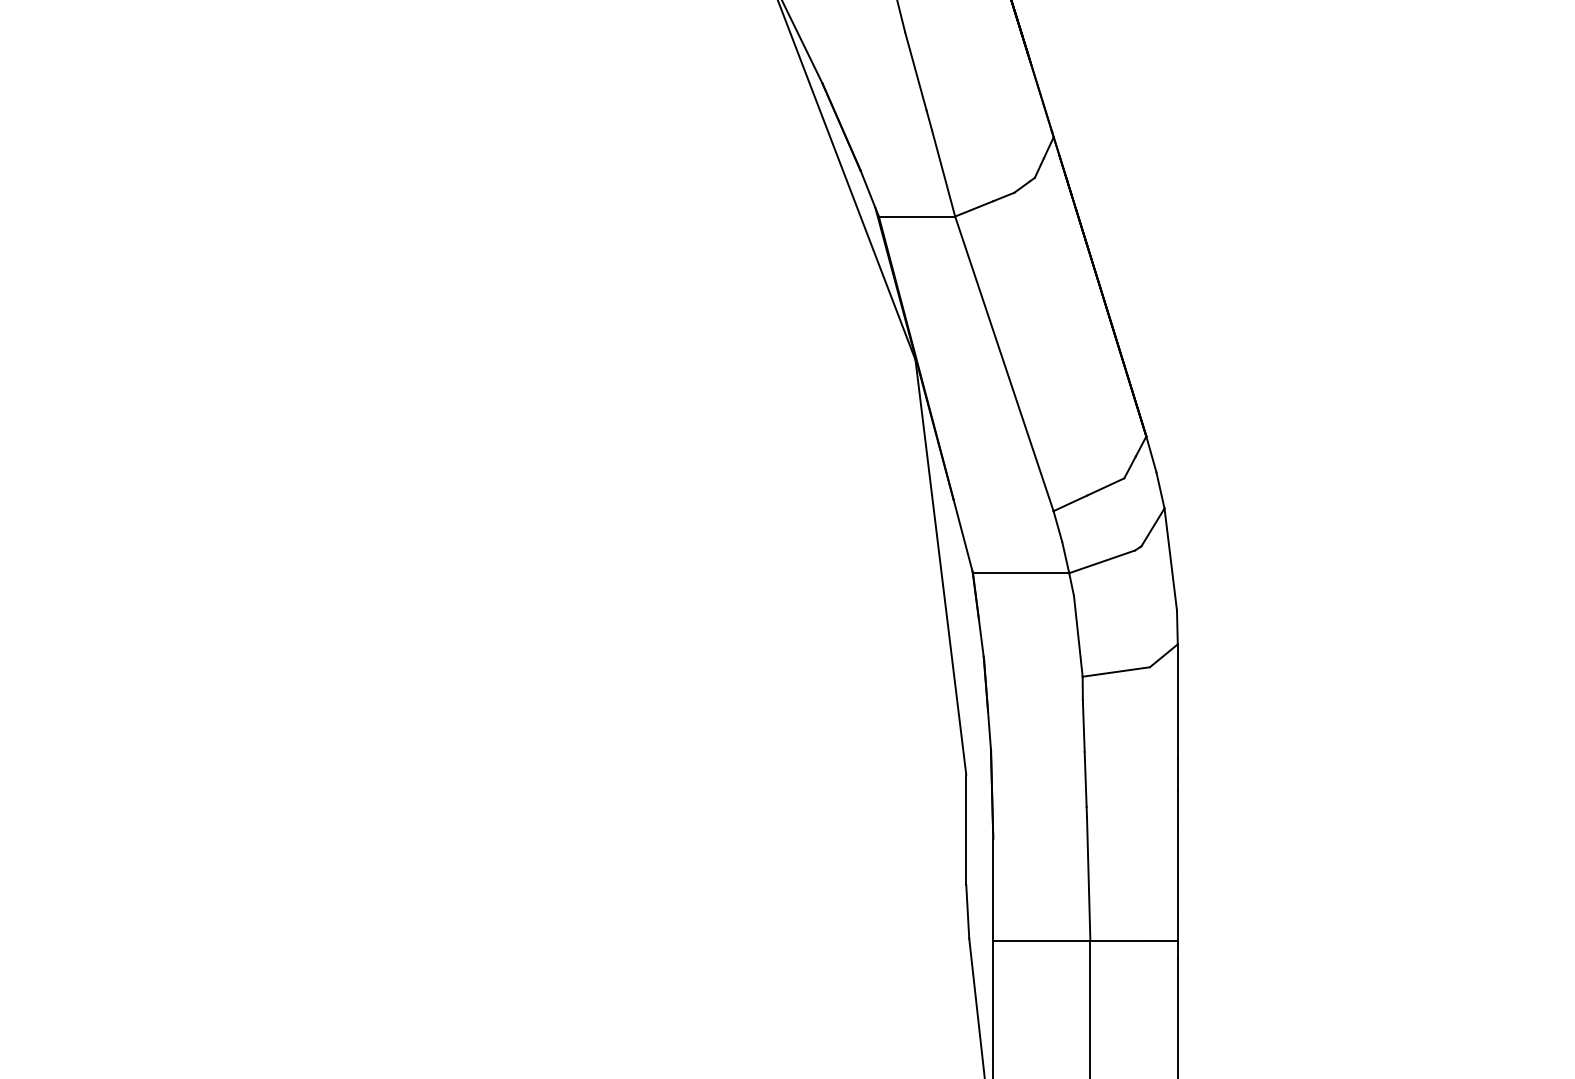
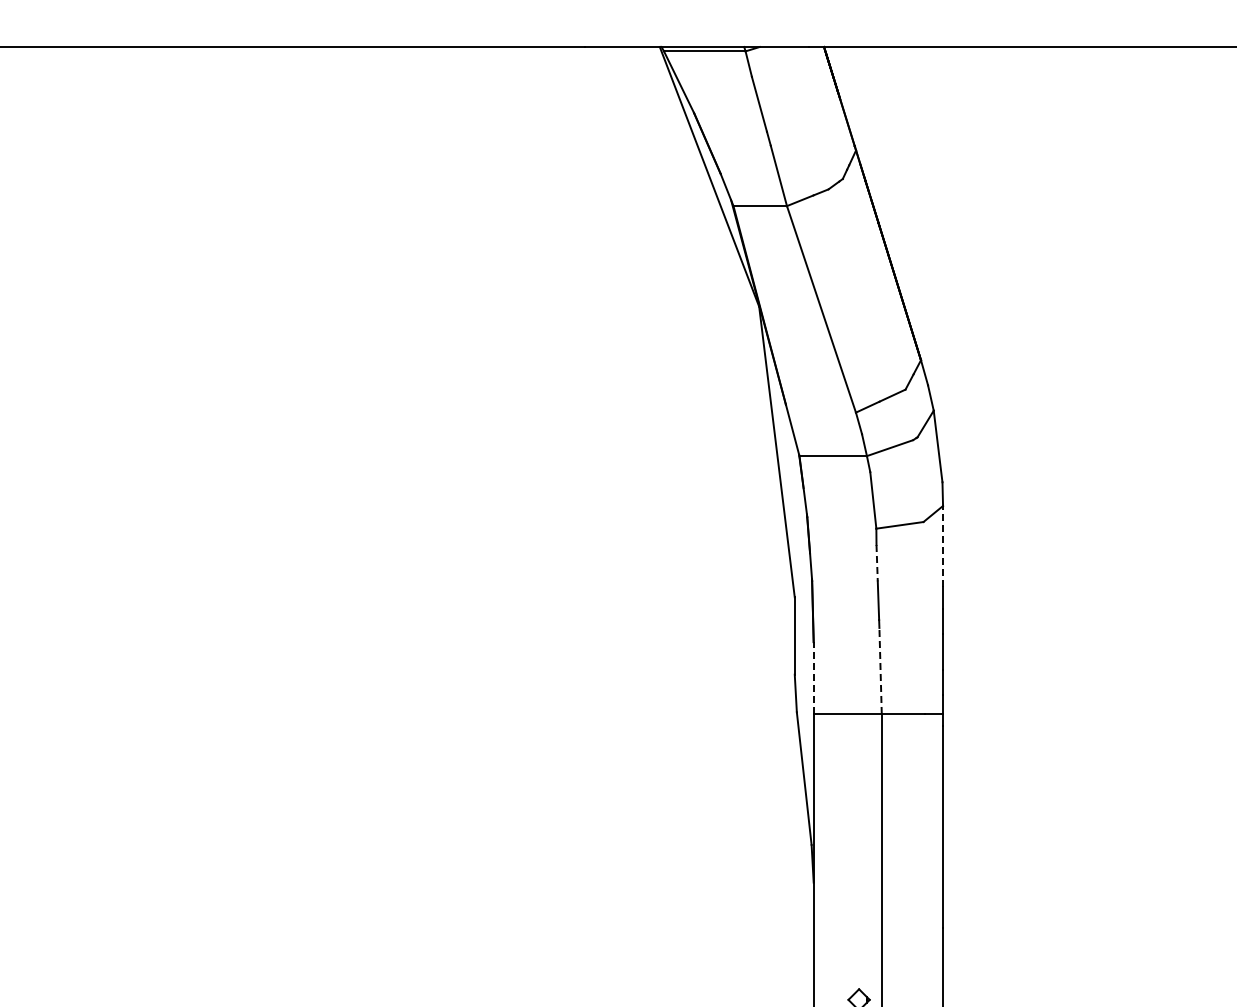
line: (1178, 700) -> (943, 545), solid -> dashed
line: (1084, 726) -> (877, 563), solid -> dashed
line: (1088, 879) -> (880, 670), solid -> dashed
line: (992, 890) -> (813, 678), solid -> dashed

